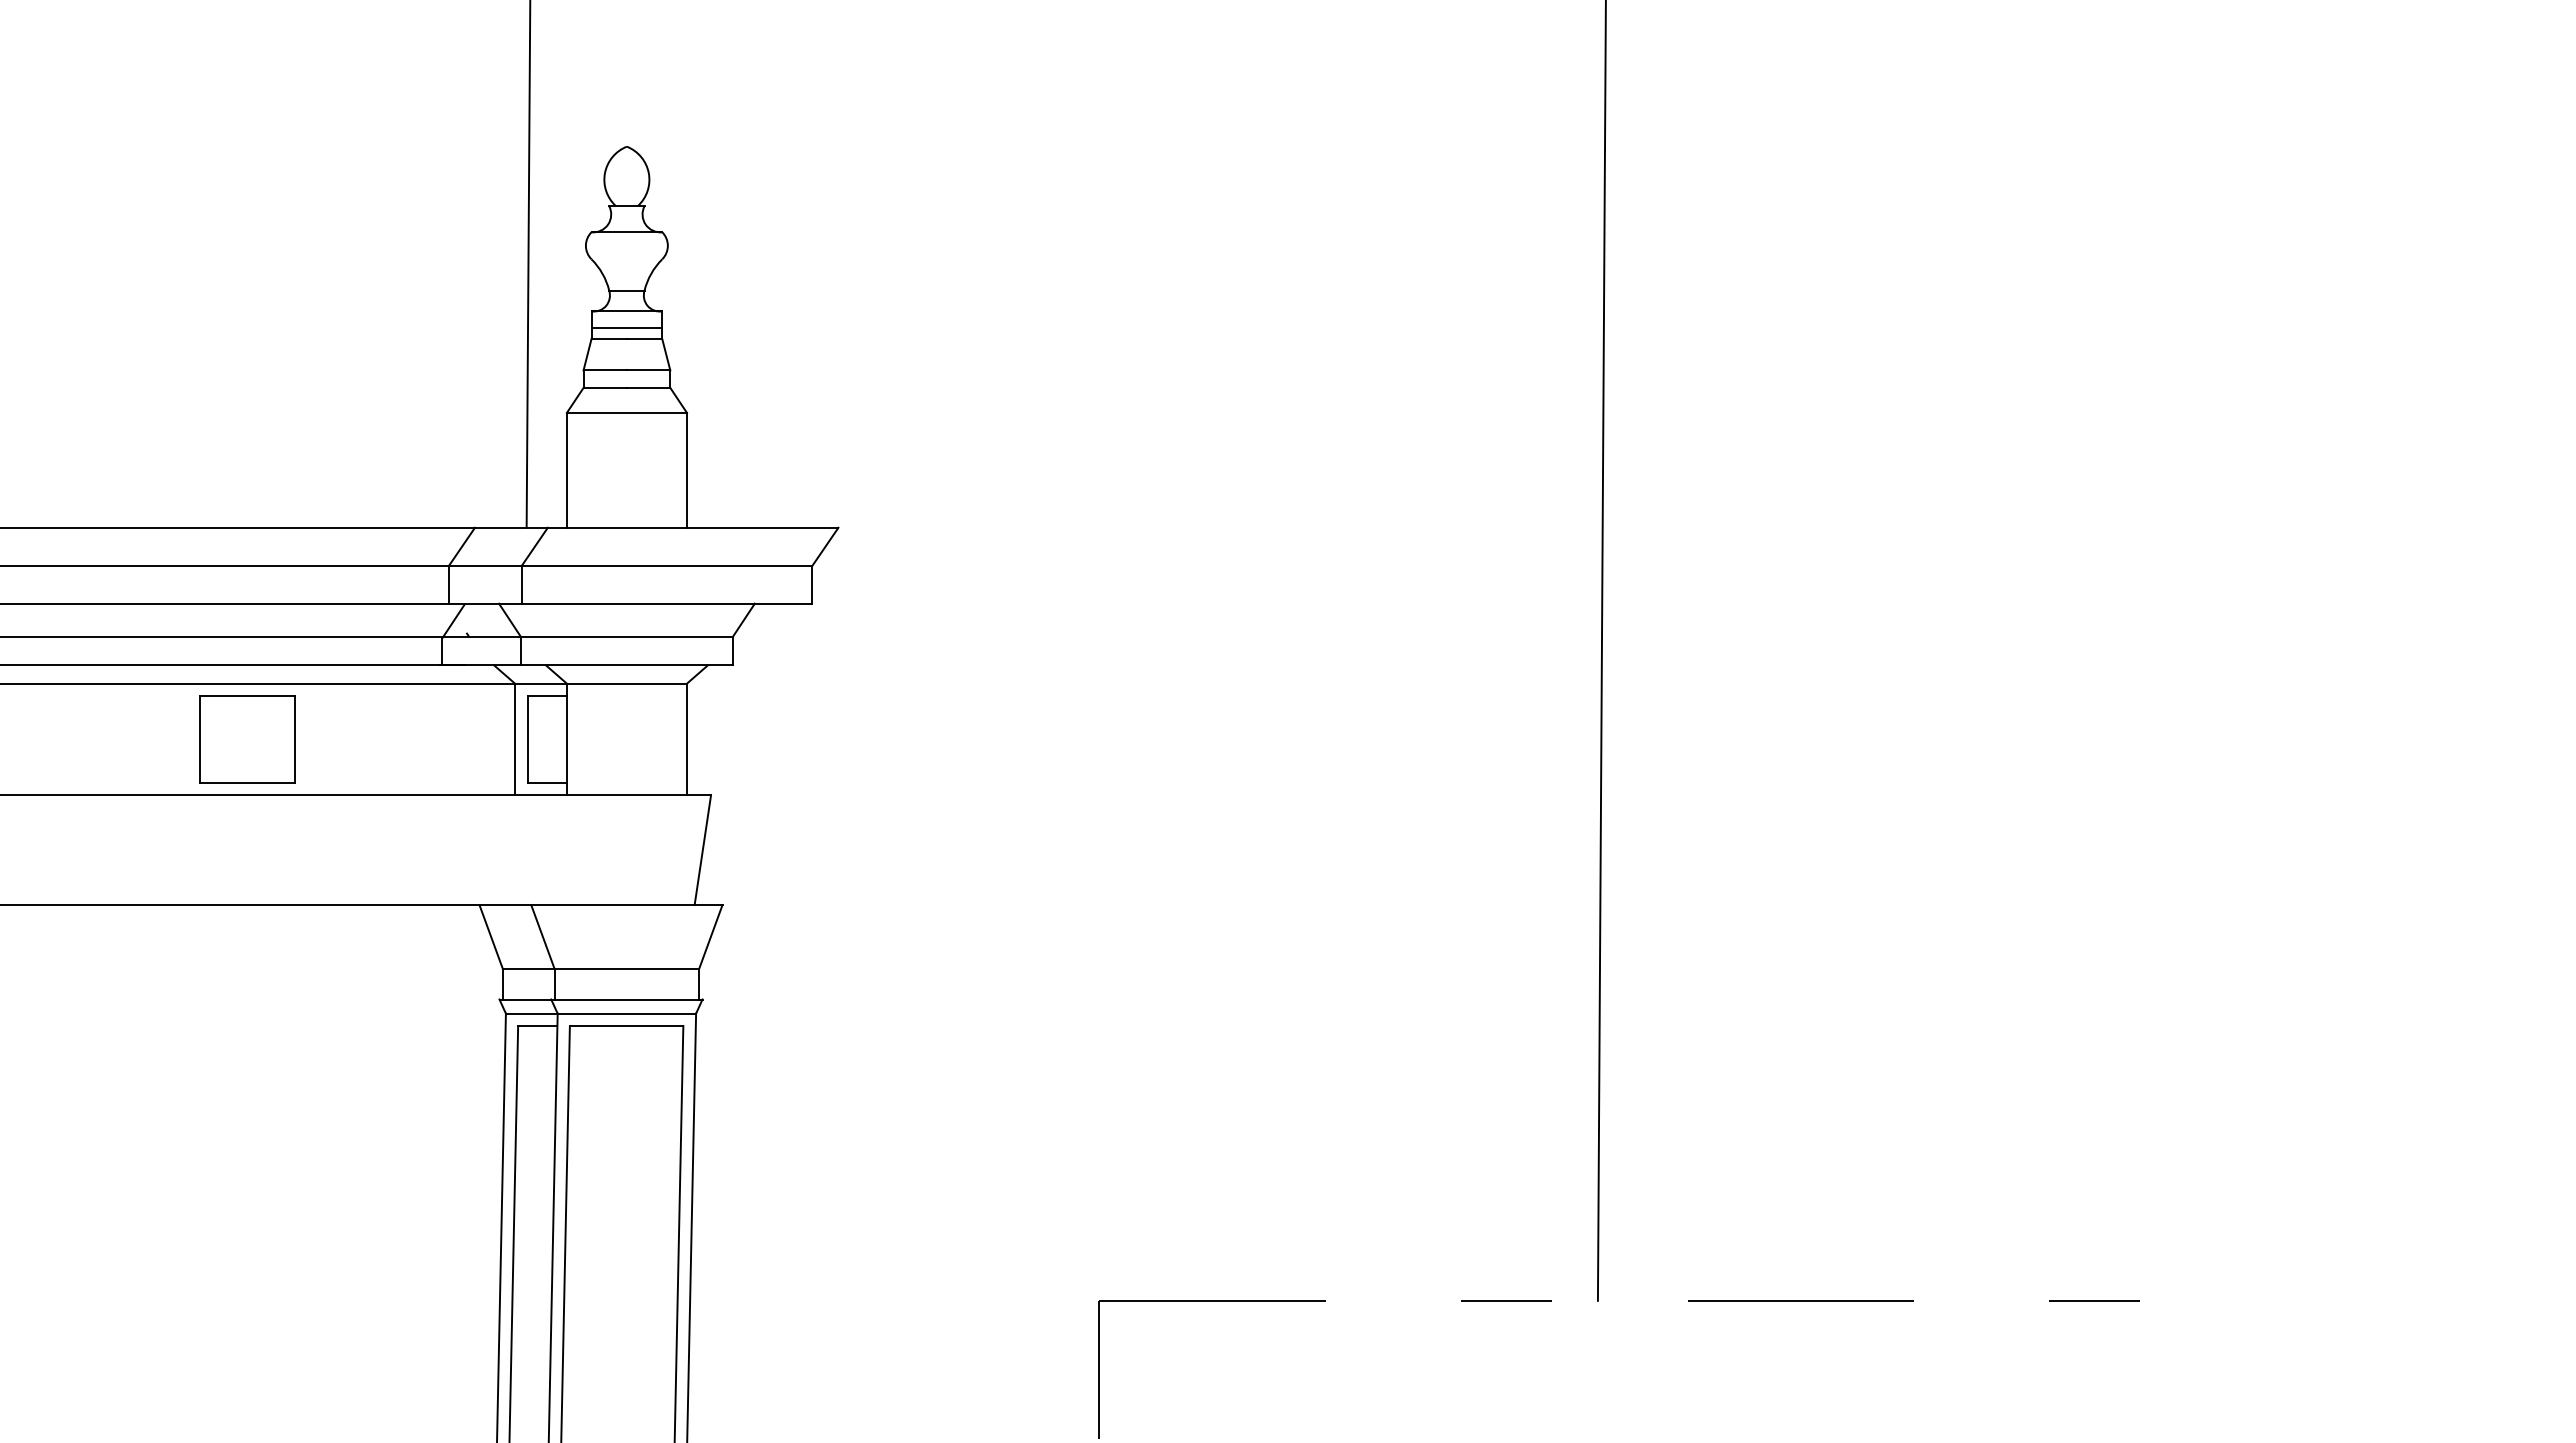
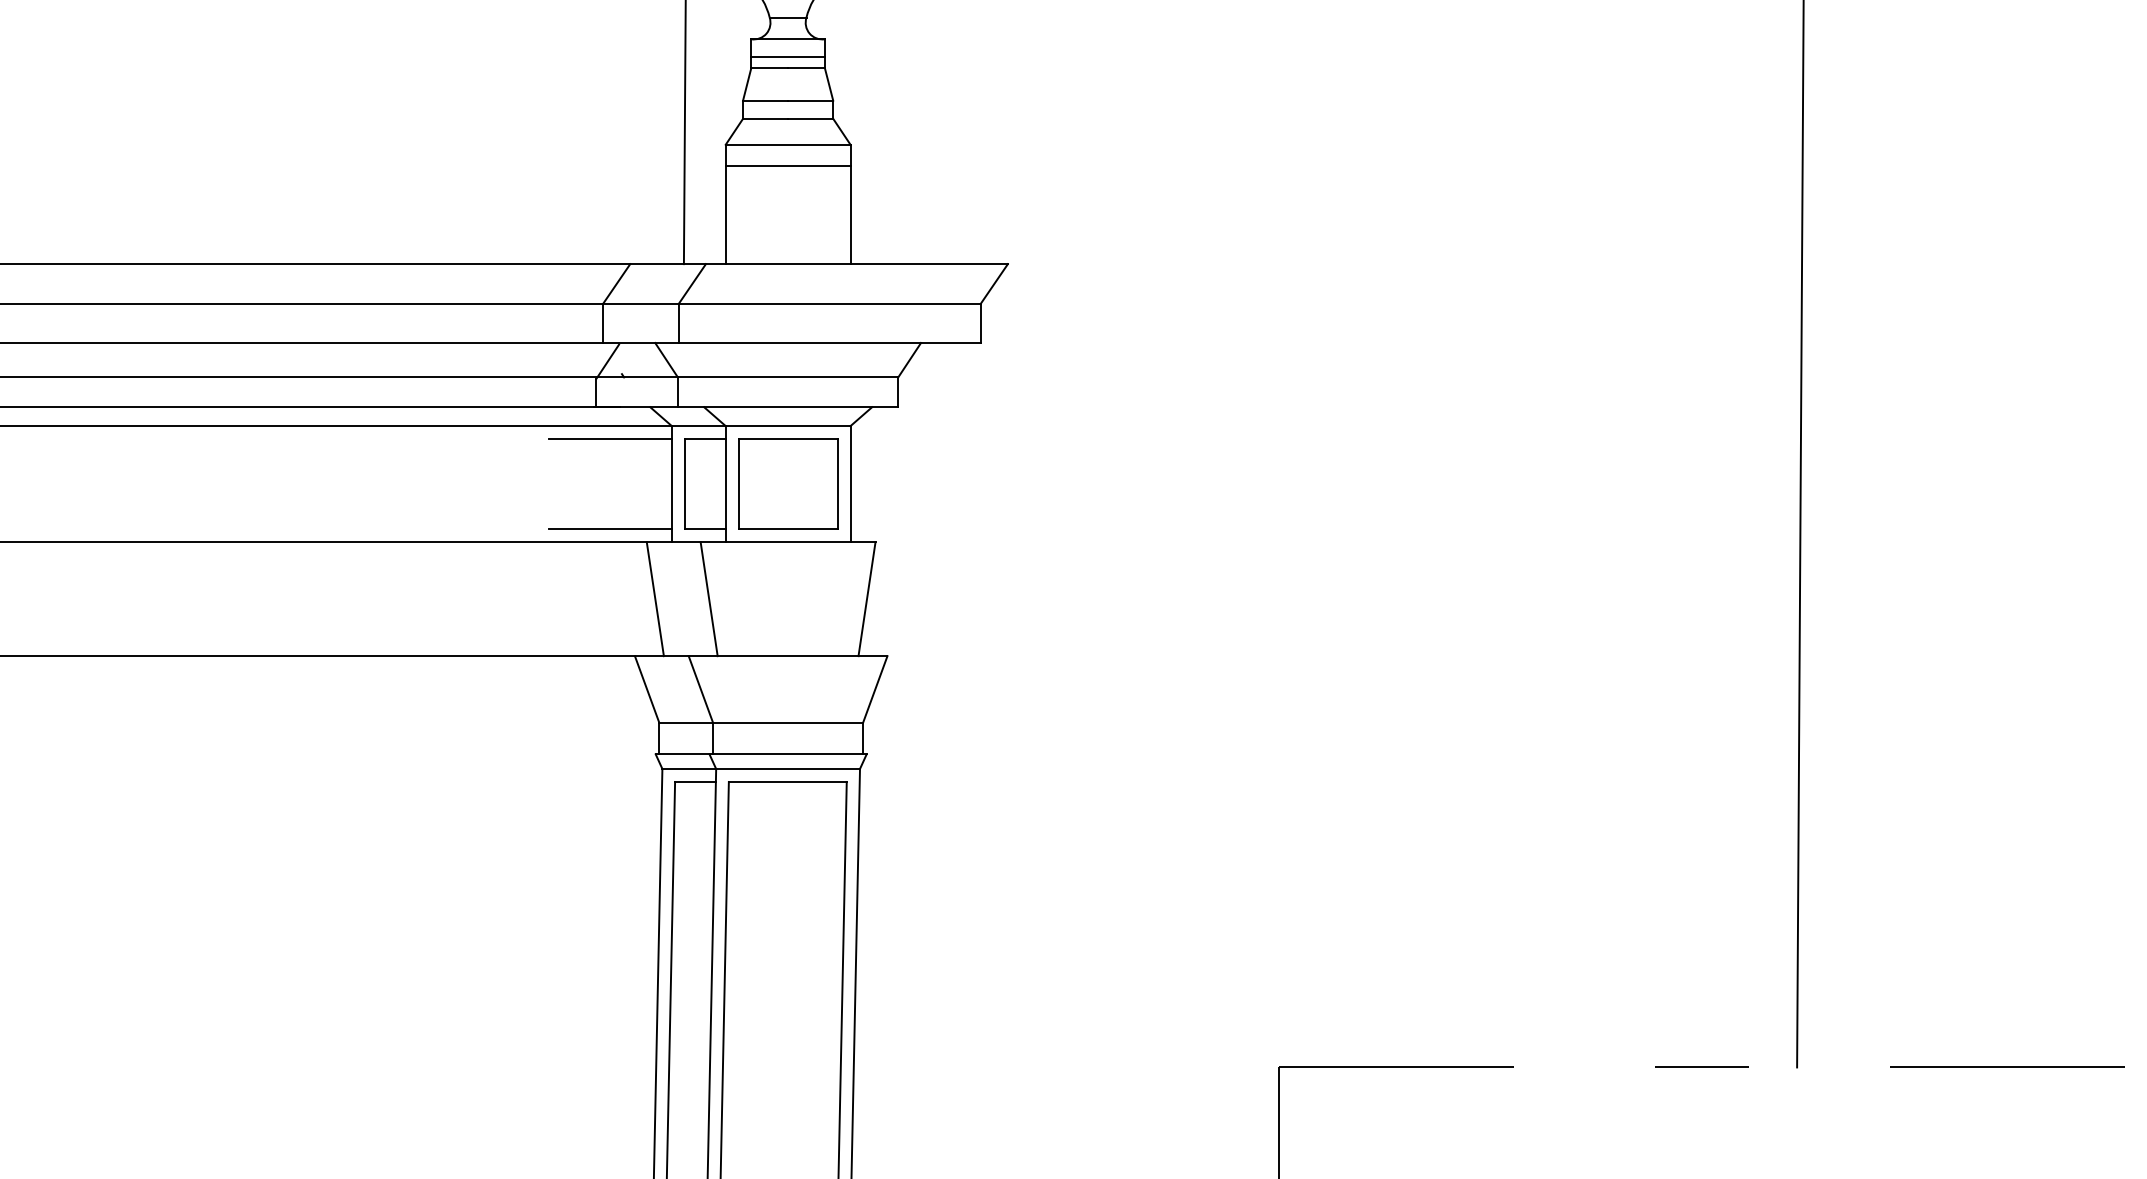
line: (626, 433) -> (787, 166), added
line: (455, 696) -> (609, 439), added
part: (247, 739) -> (787, 484), moved
line: (455, 782) -> (609, 528), added
line: (498, 850) -> (654, 599), added
line: (550, 850) -> (708, 599), added

